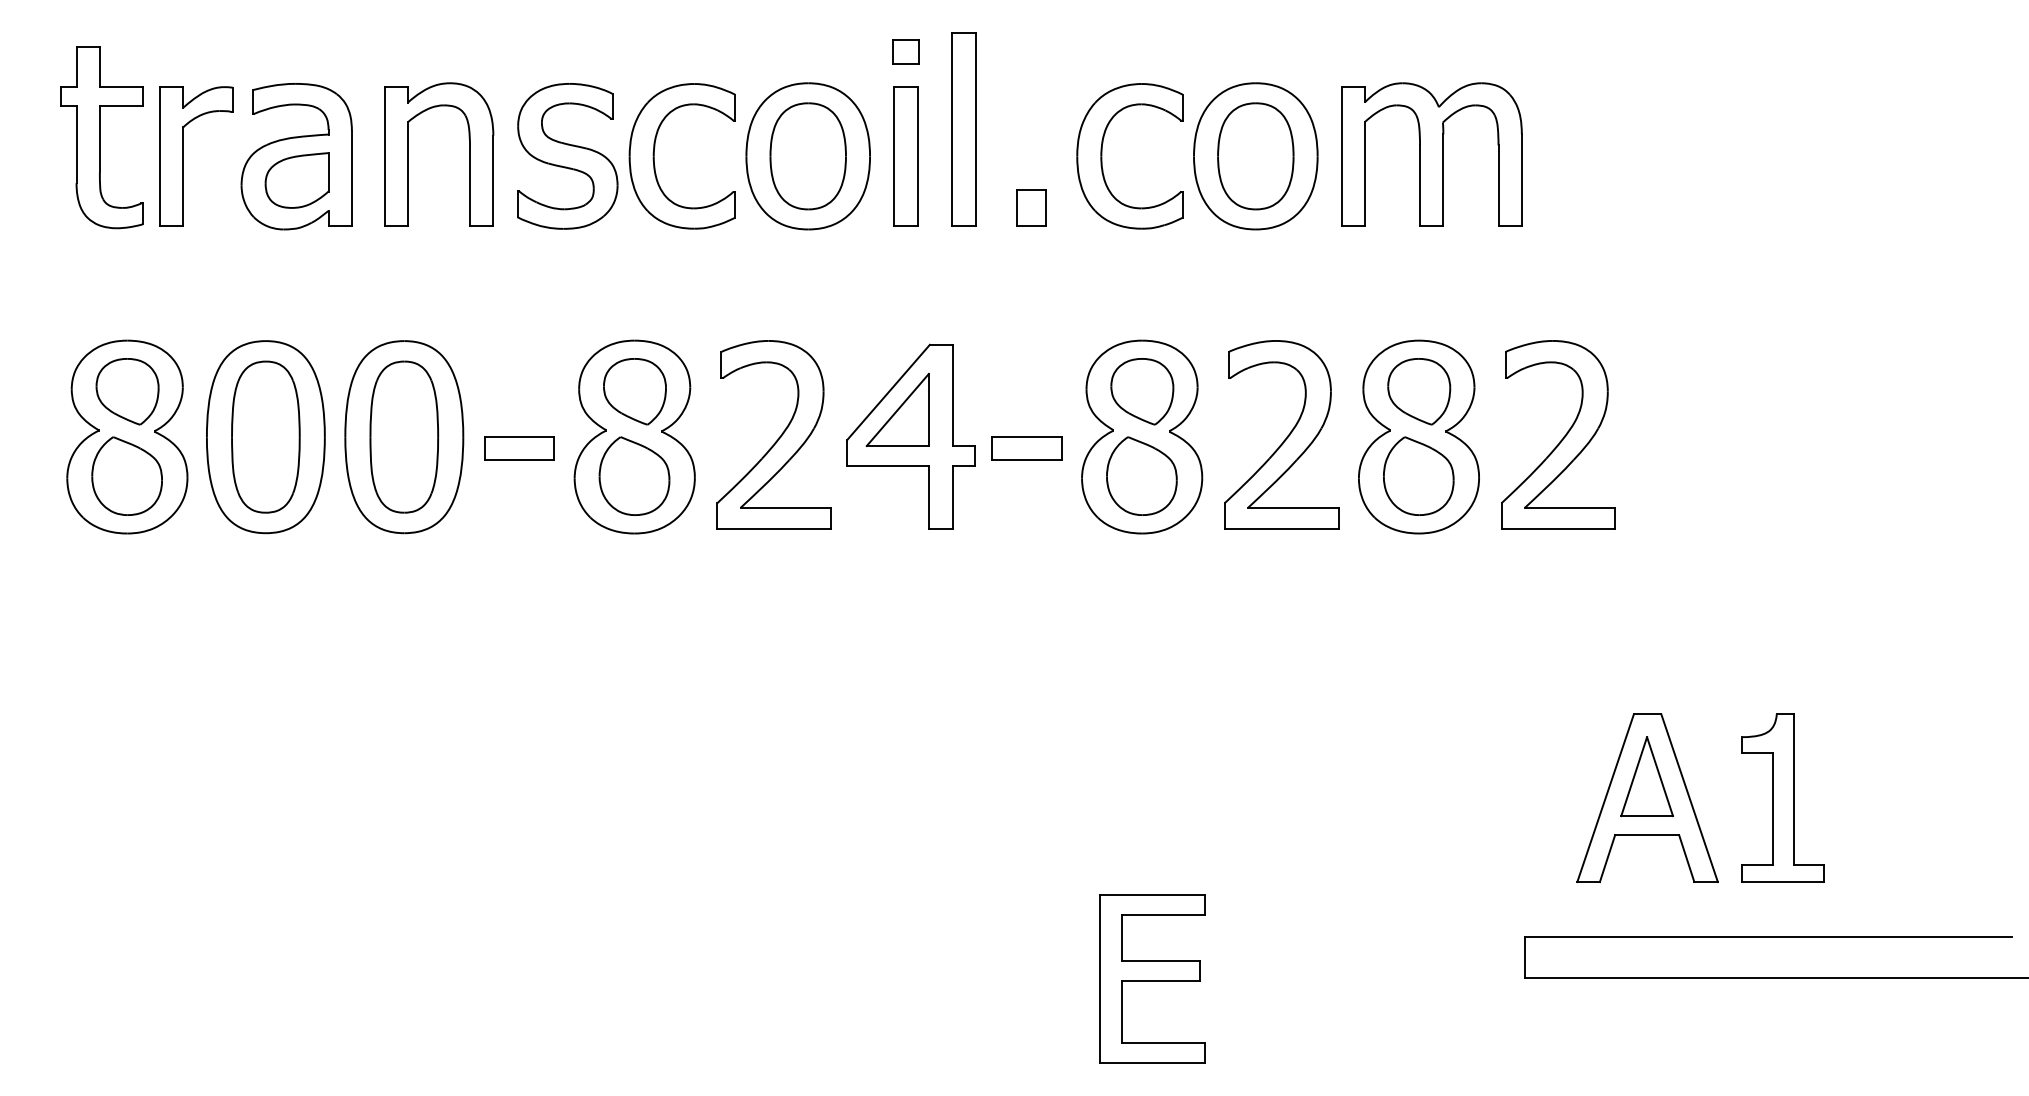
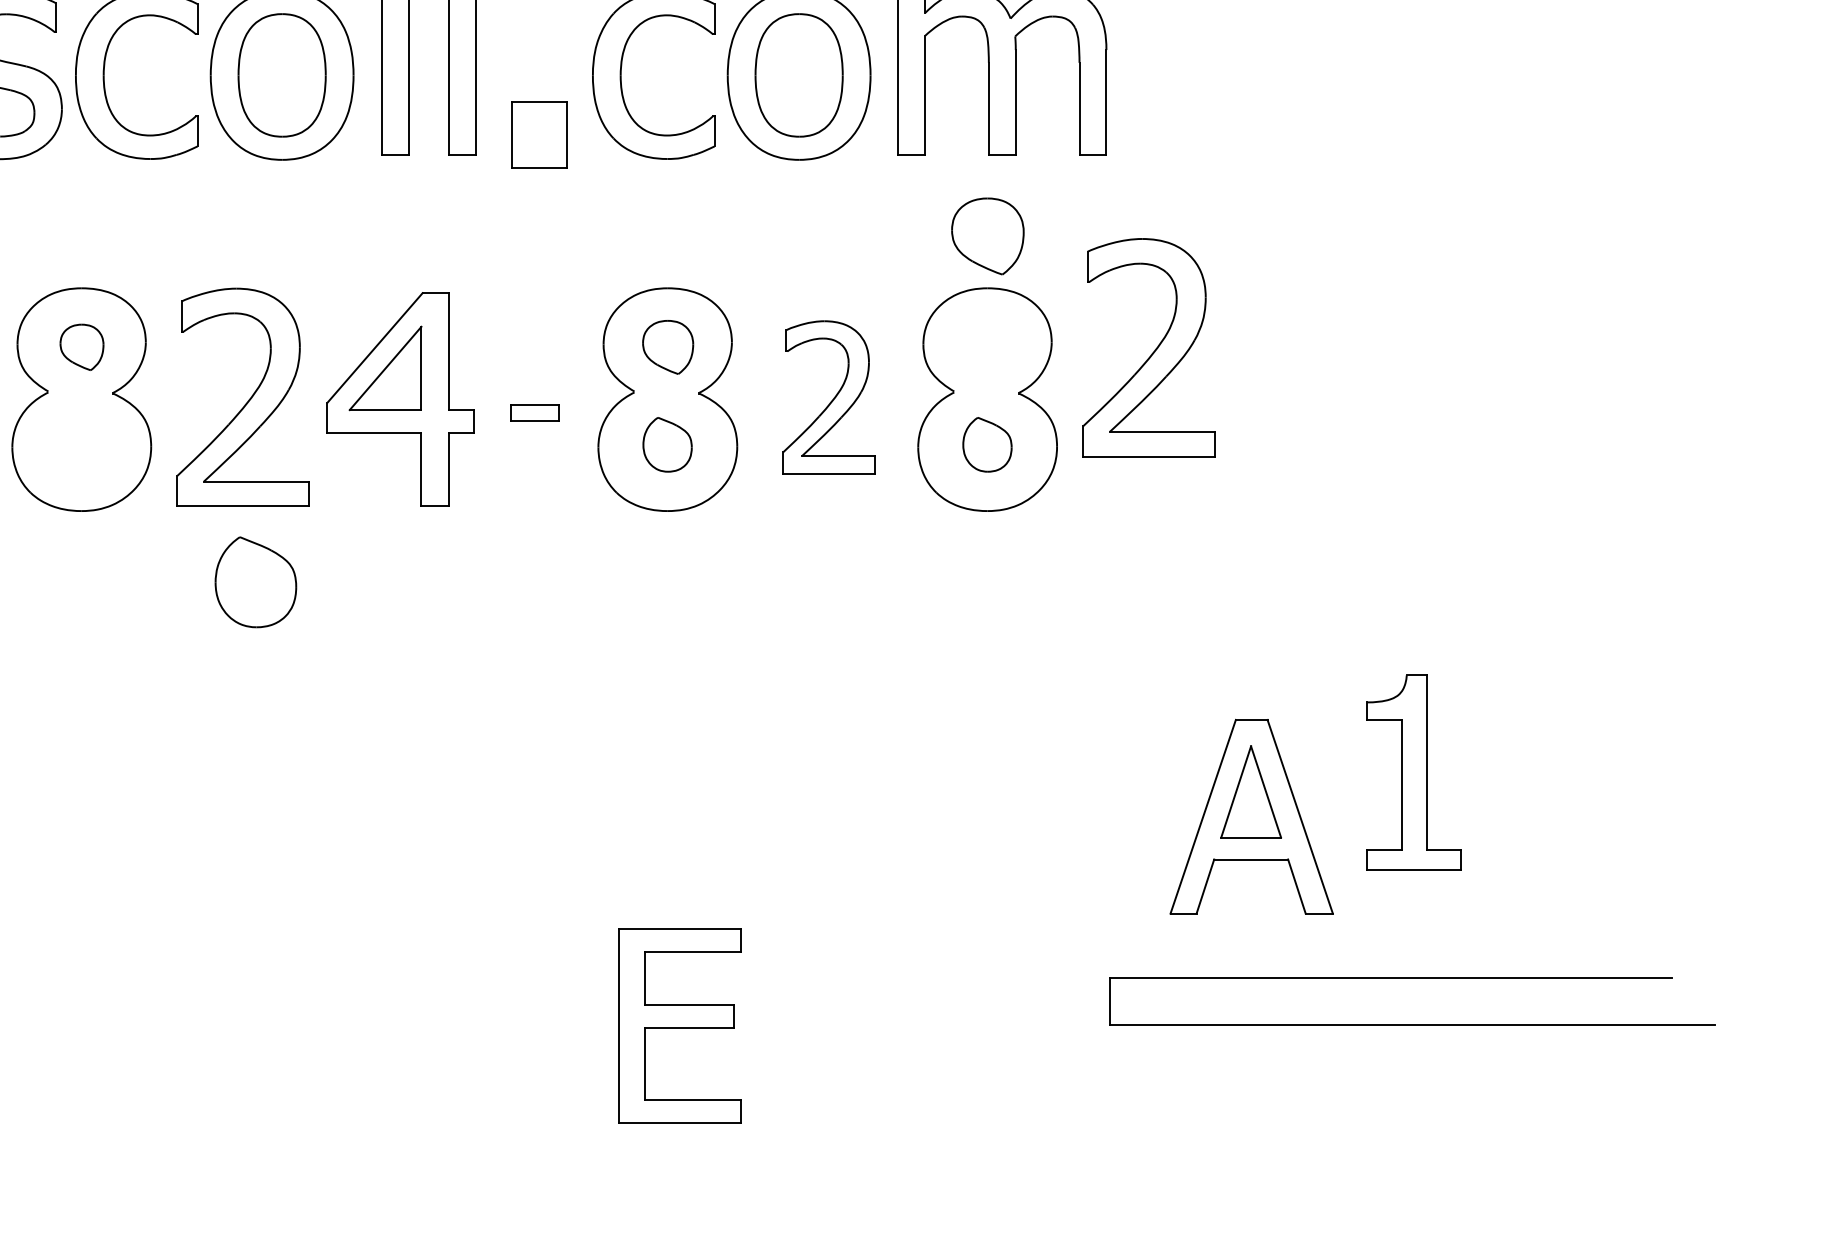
part: (1031, 207) -> (540, 134), size x1.6
part: (634, 391) -> (81, 347), size x0.6
part: (1142, 391) -> (668, 347), size x0.7
part: (1419, 391) -> (988, 236), moved
part: (1281, 434) -> (828, 396), size x0.7
part: (1558, 434) -> (1148, 347), moved
part: (1026, 448) -> (534, 412), size x0.6
part: (634, 475) -> (255, 581), moved
part: (1141, 475) -> (667, 444), size x0.6
part: (1418, 475) -> (987, 444), size x0.6
part: (1782, 797) -> (1413, 772), moved

